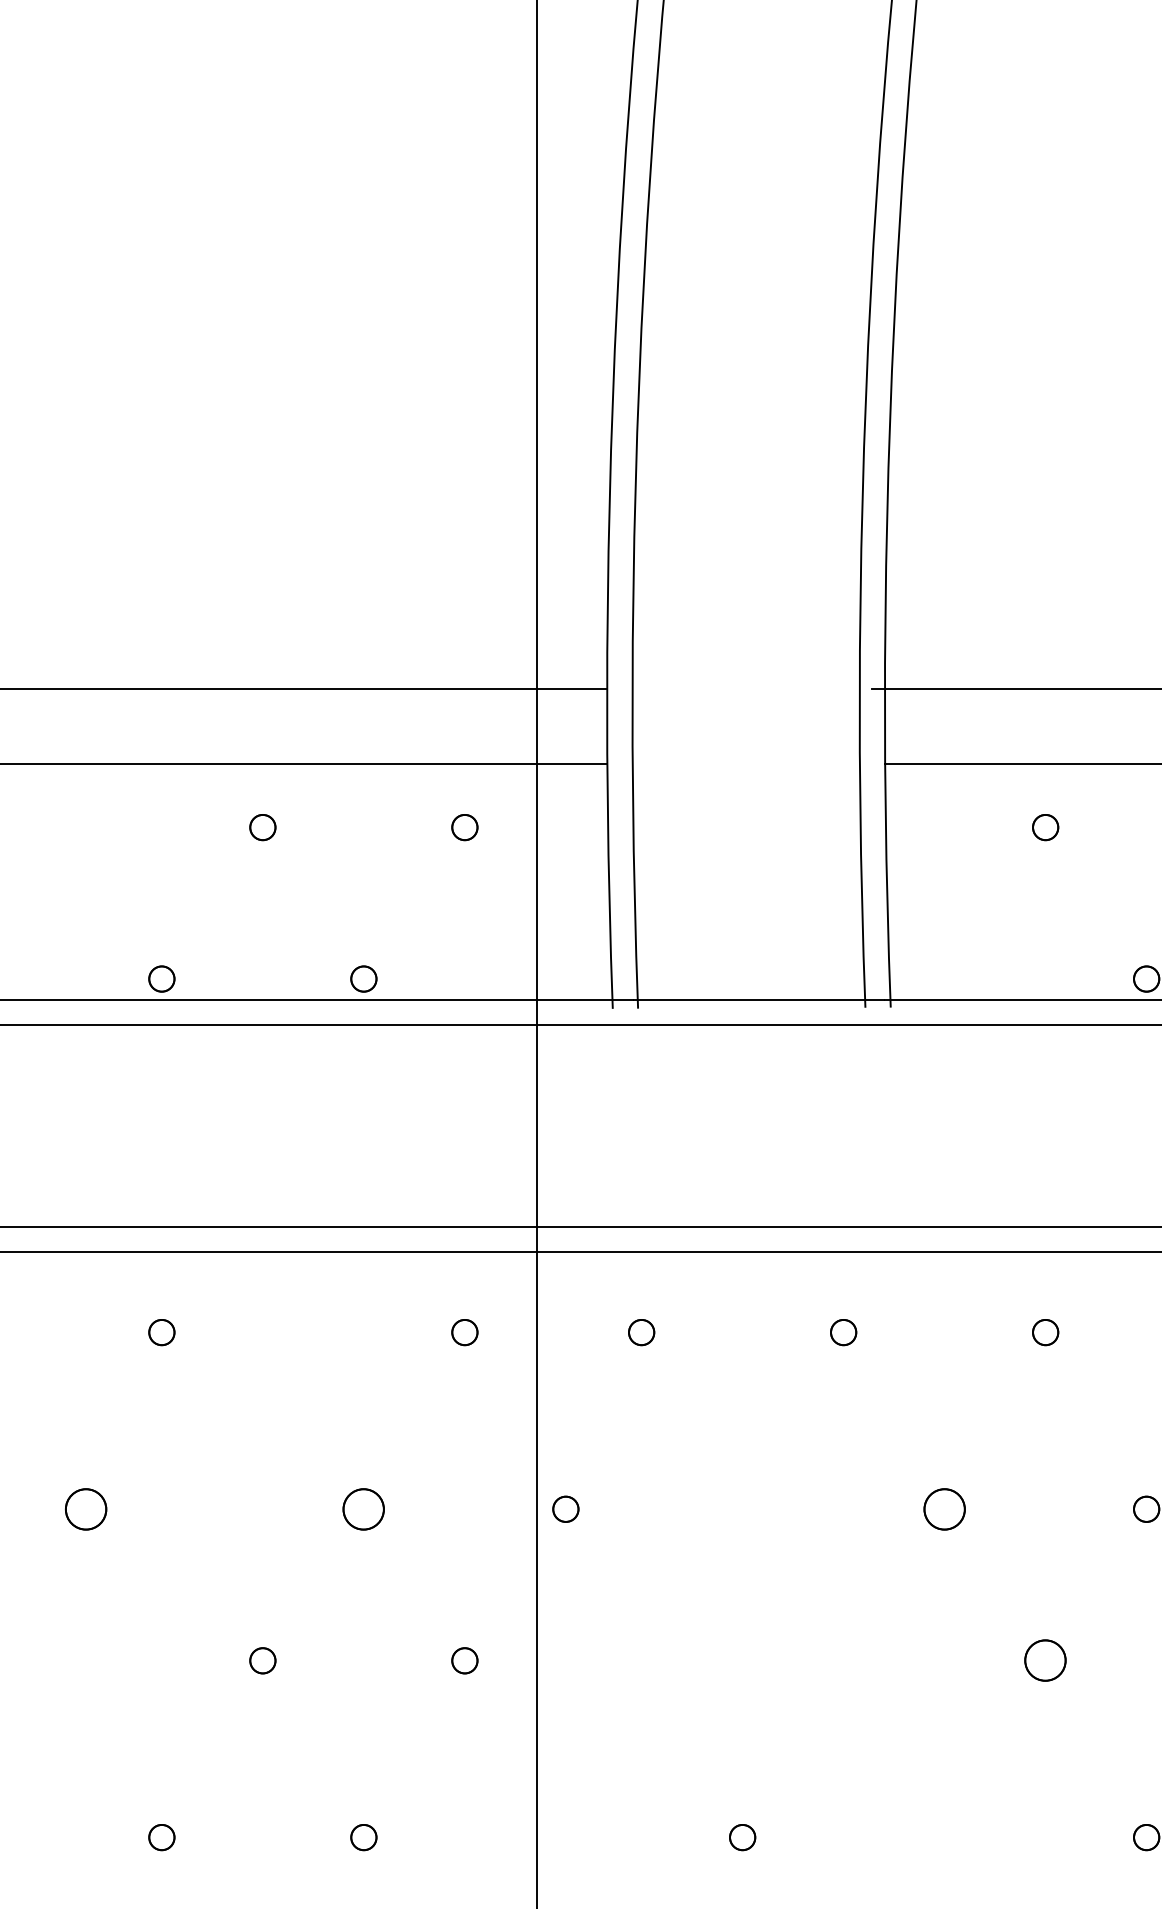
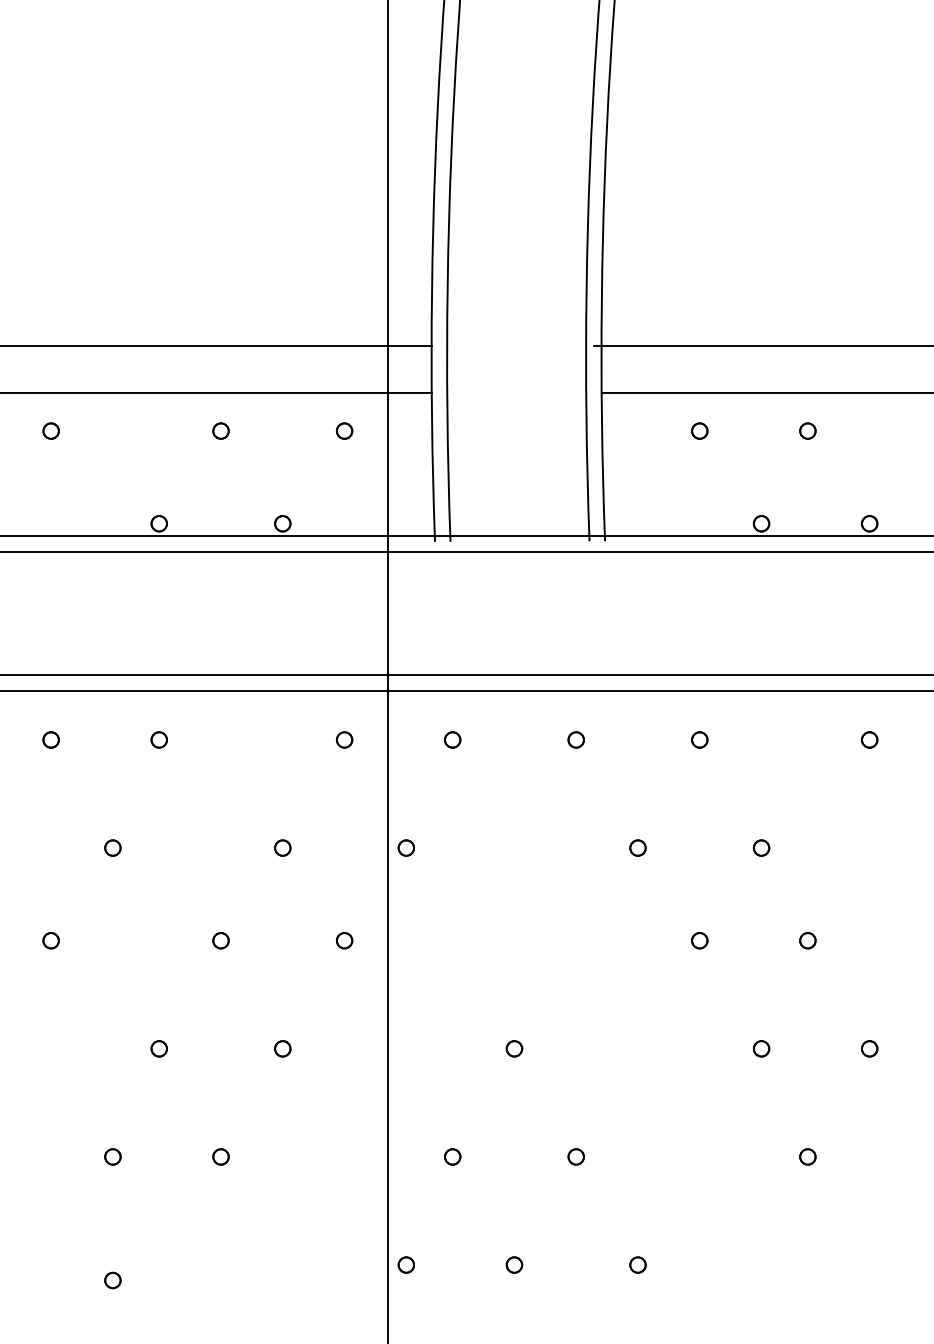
part: (85, 1508) -> (112, 847), size x0.62
part: (363, 1508) -> (282, 847), size x0.62
part: (943, 1508) -> (637, 847), size x0.62
part: (1045, 1660) -> (699, 940), size x0.62

